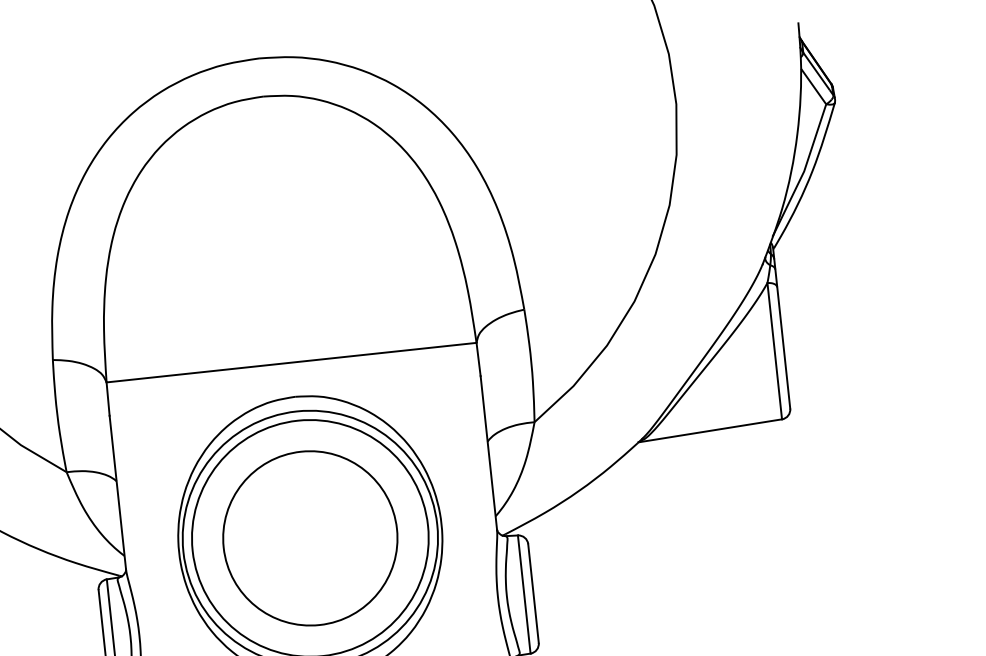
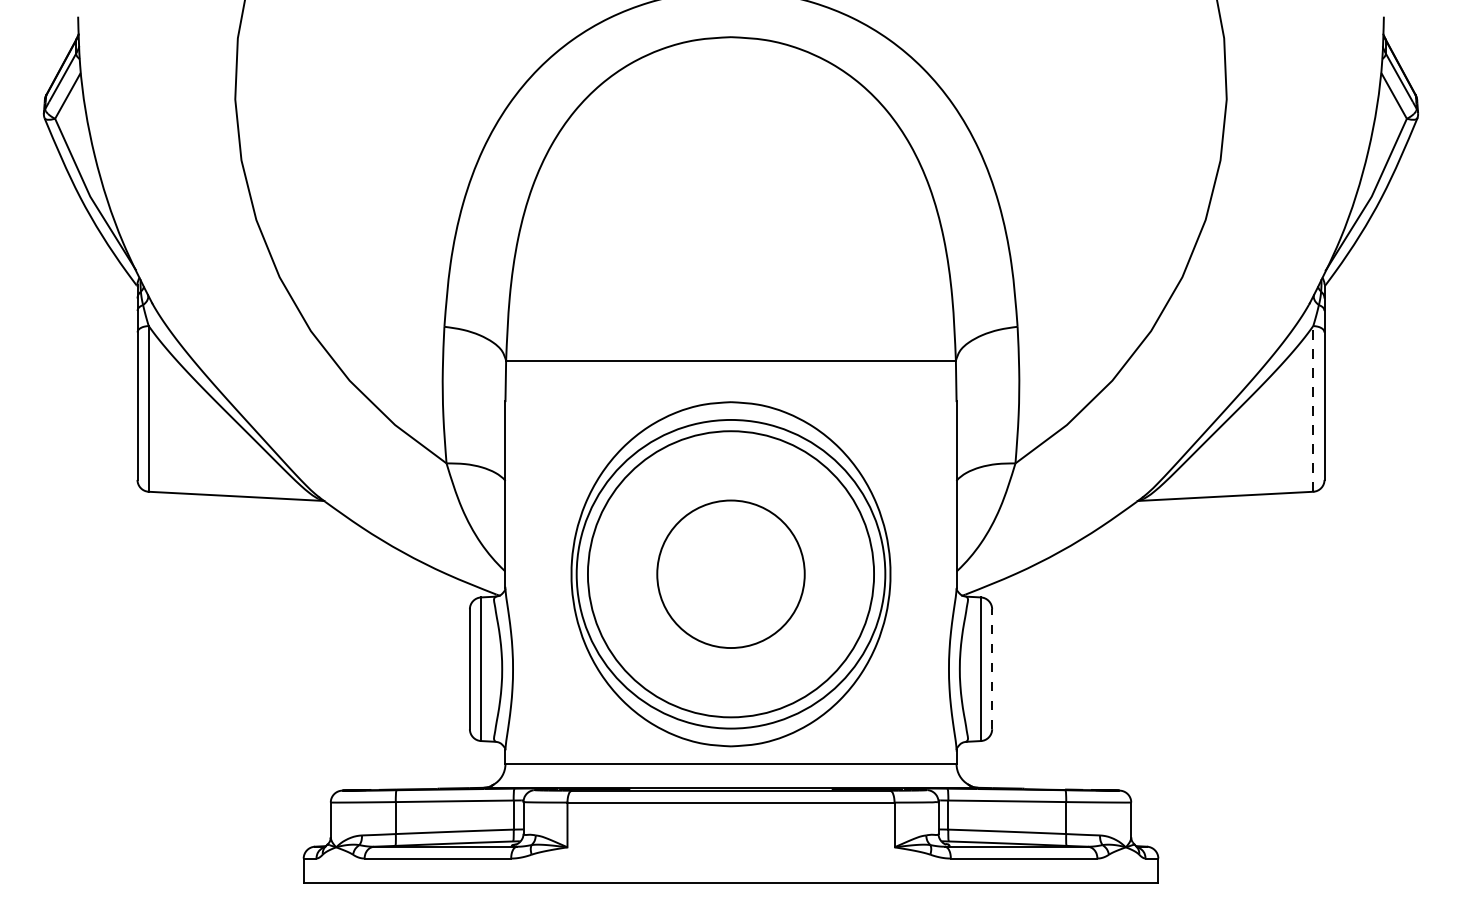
line: (774, 350) -> (1313, 408), solid -> dashed
circle: (309, 537) -> (730, 573), size x0.7
line: (533, 593) -> (992, 669), solid -> dashed

